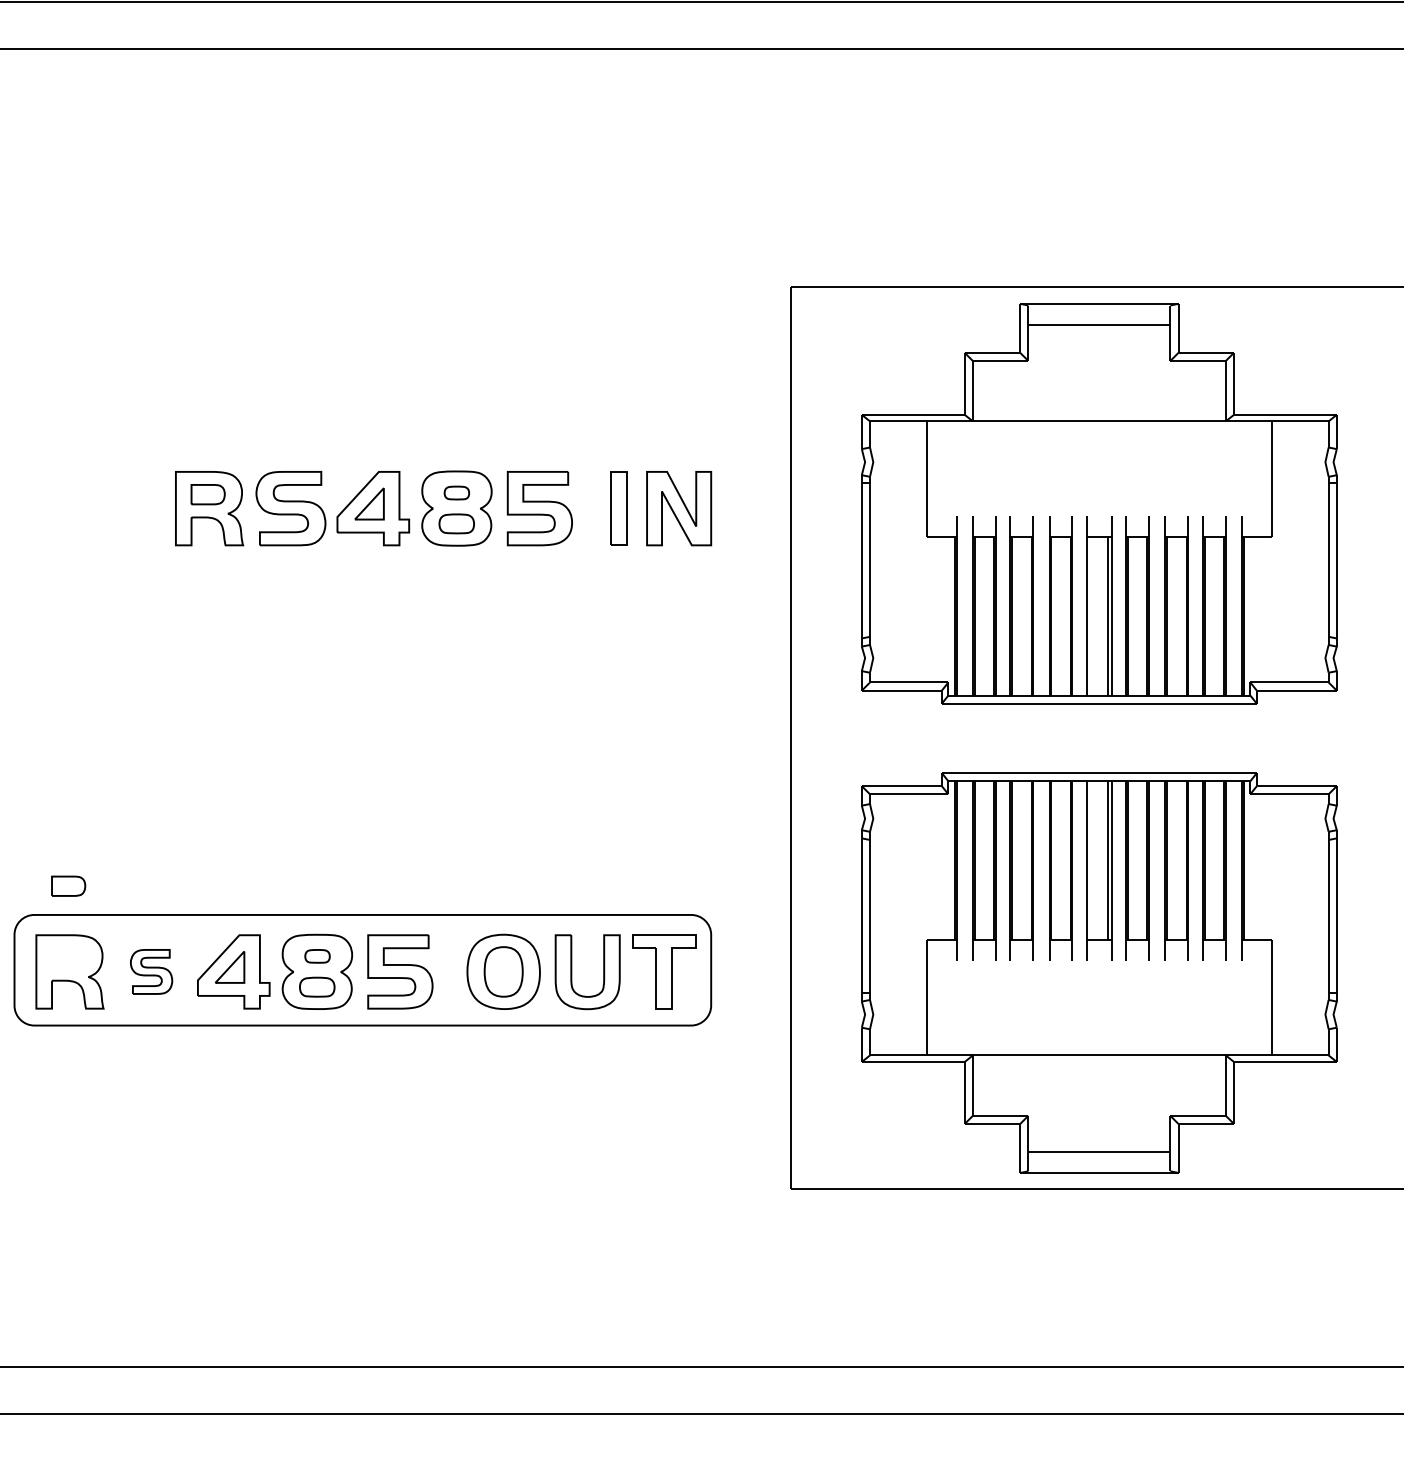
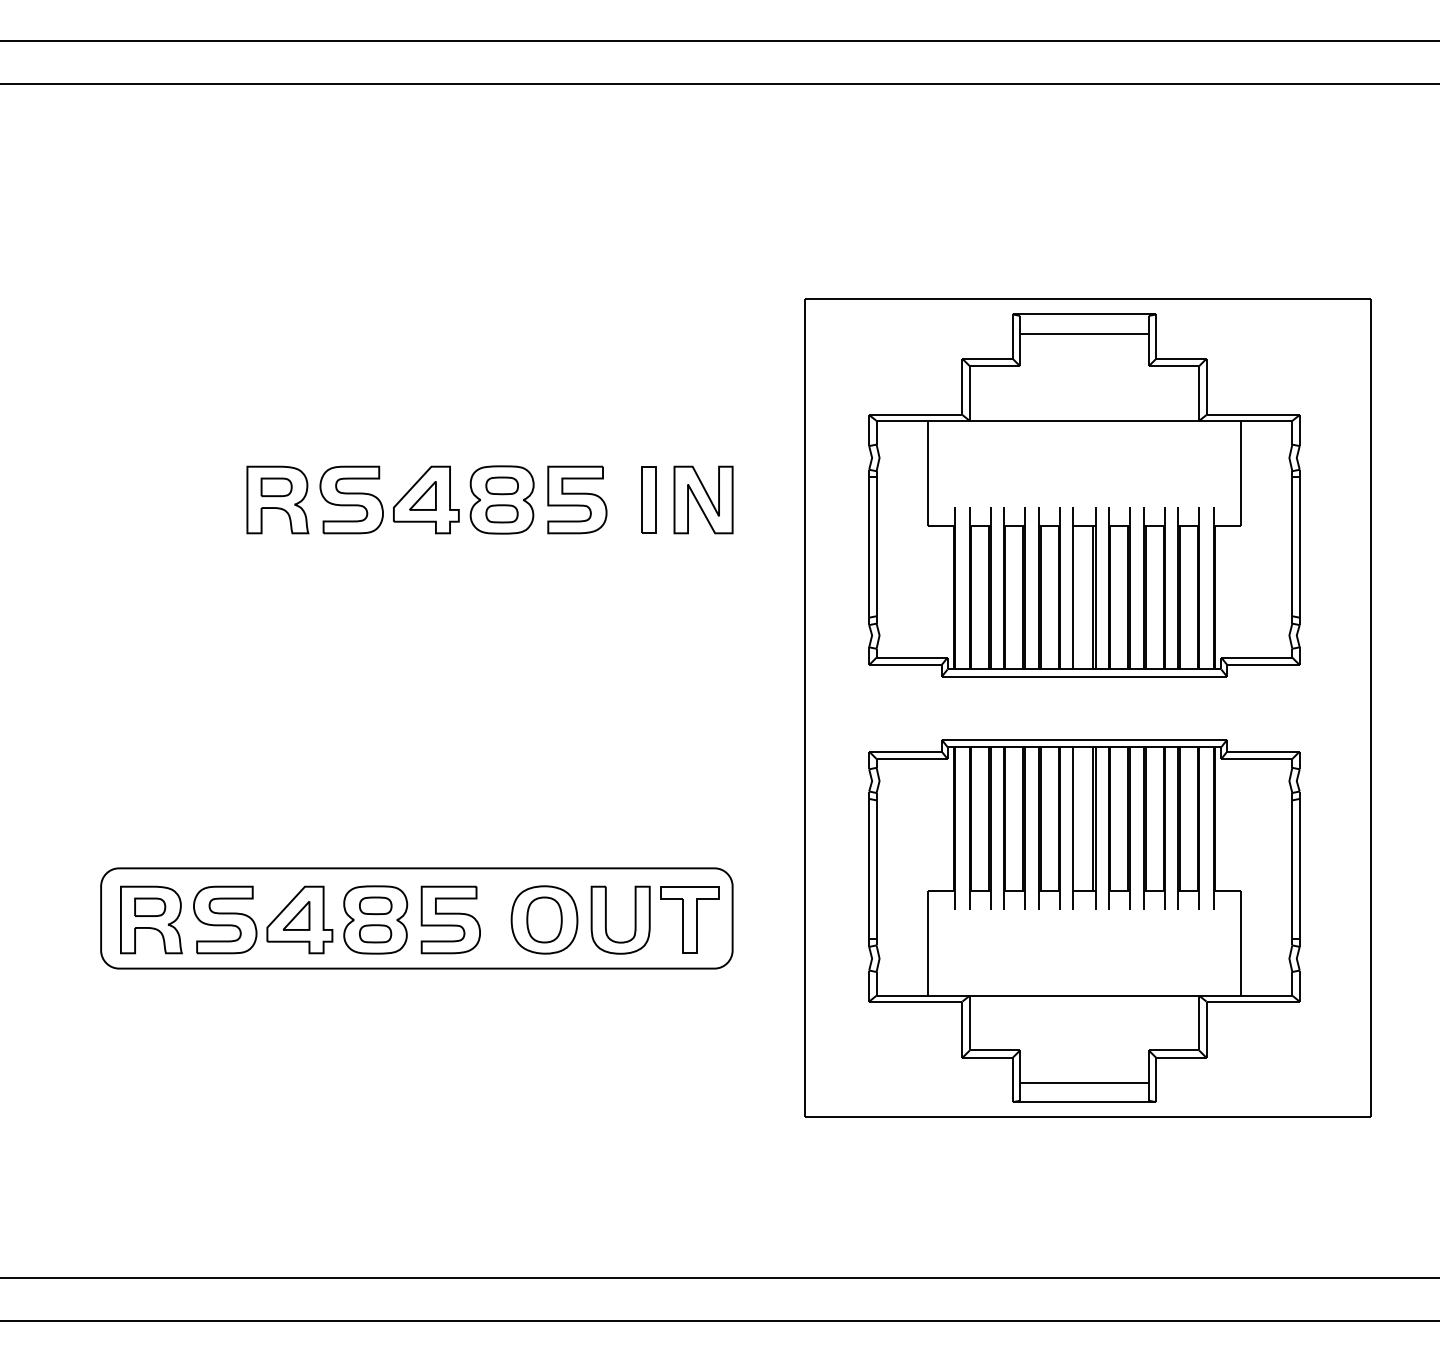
part: (456, 492) -> (501, 485), size x1.43
part: (68, 885) -> (150, 906), moved
part: (317, 955) -> (375, 905), size x1.43
part: (151, 971) -> (225, 919), size x1.67

